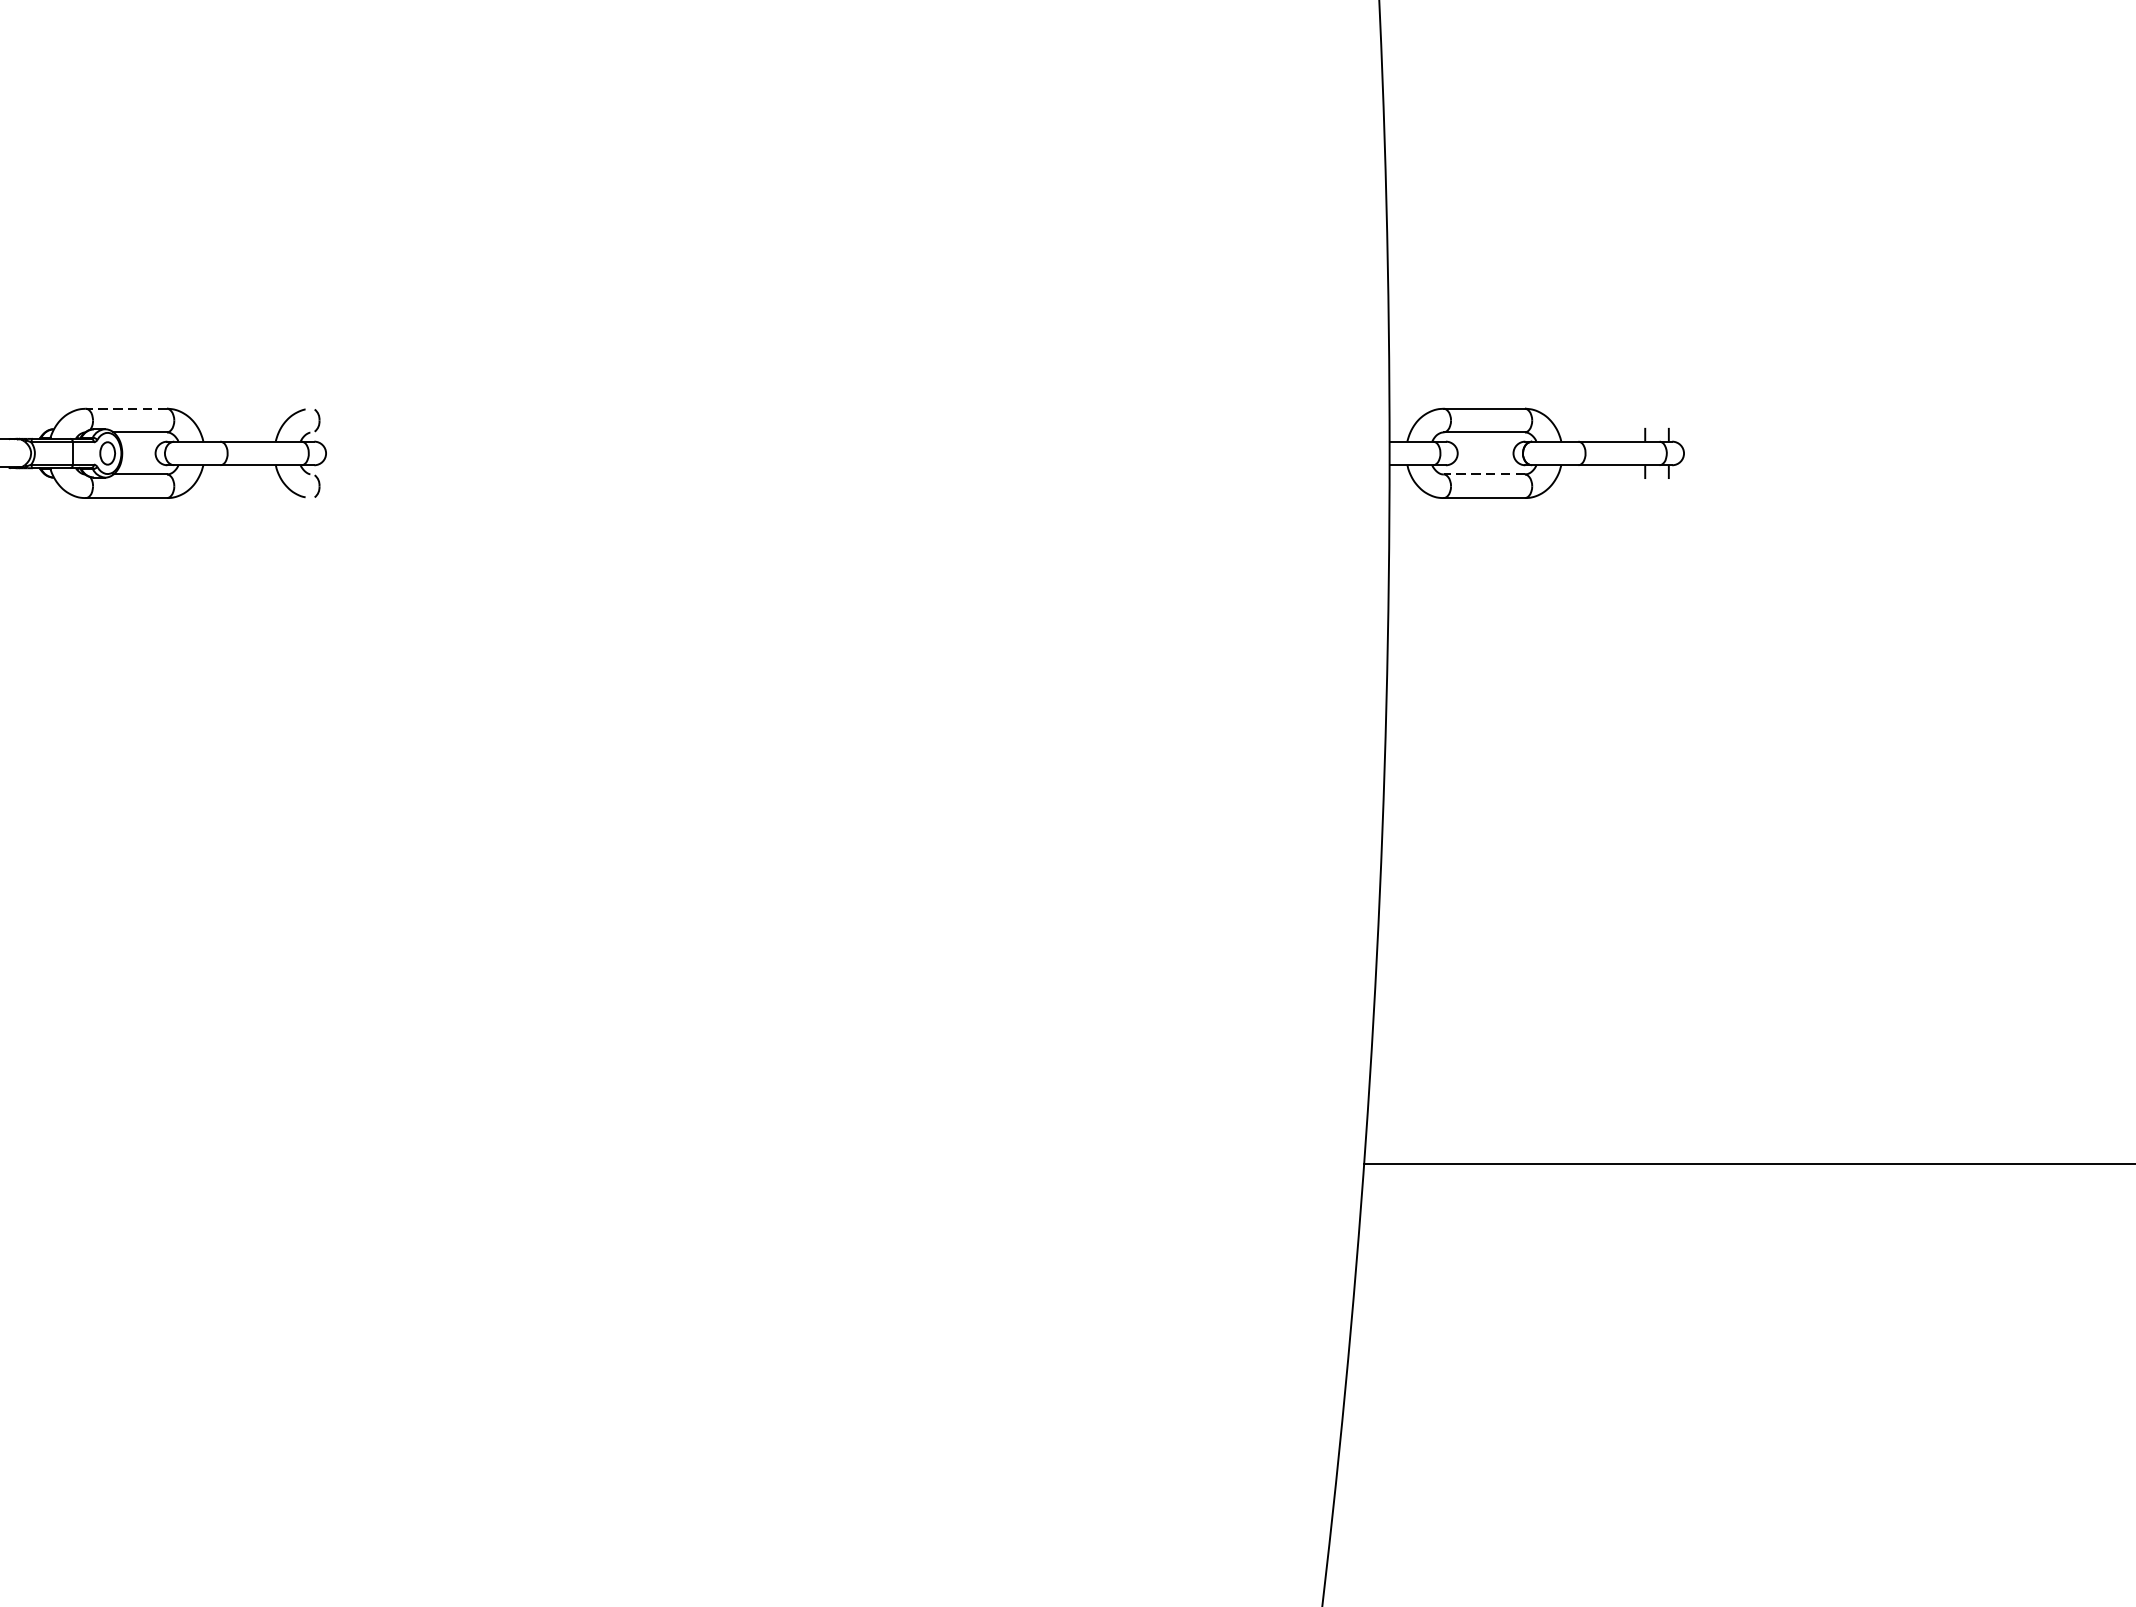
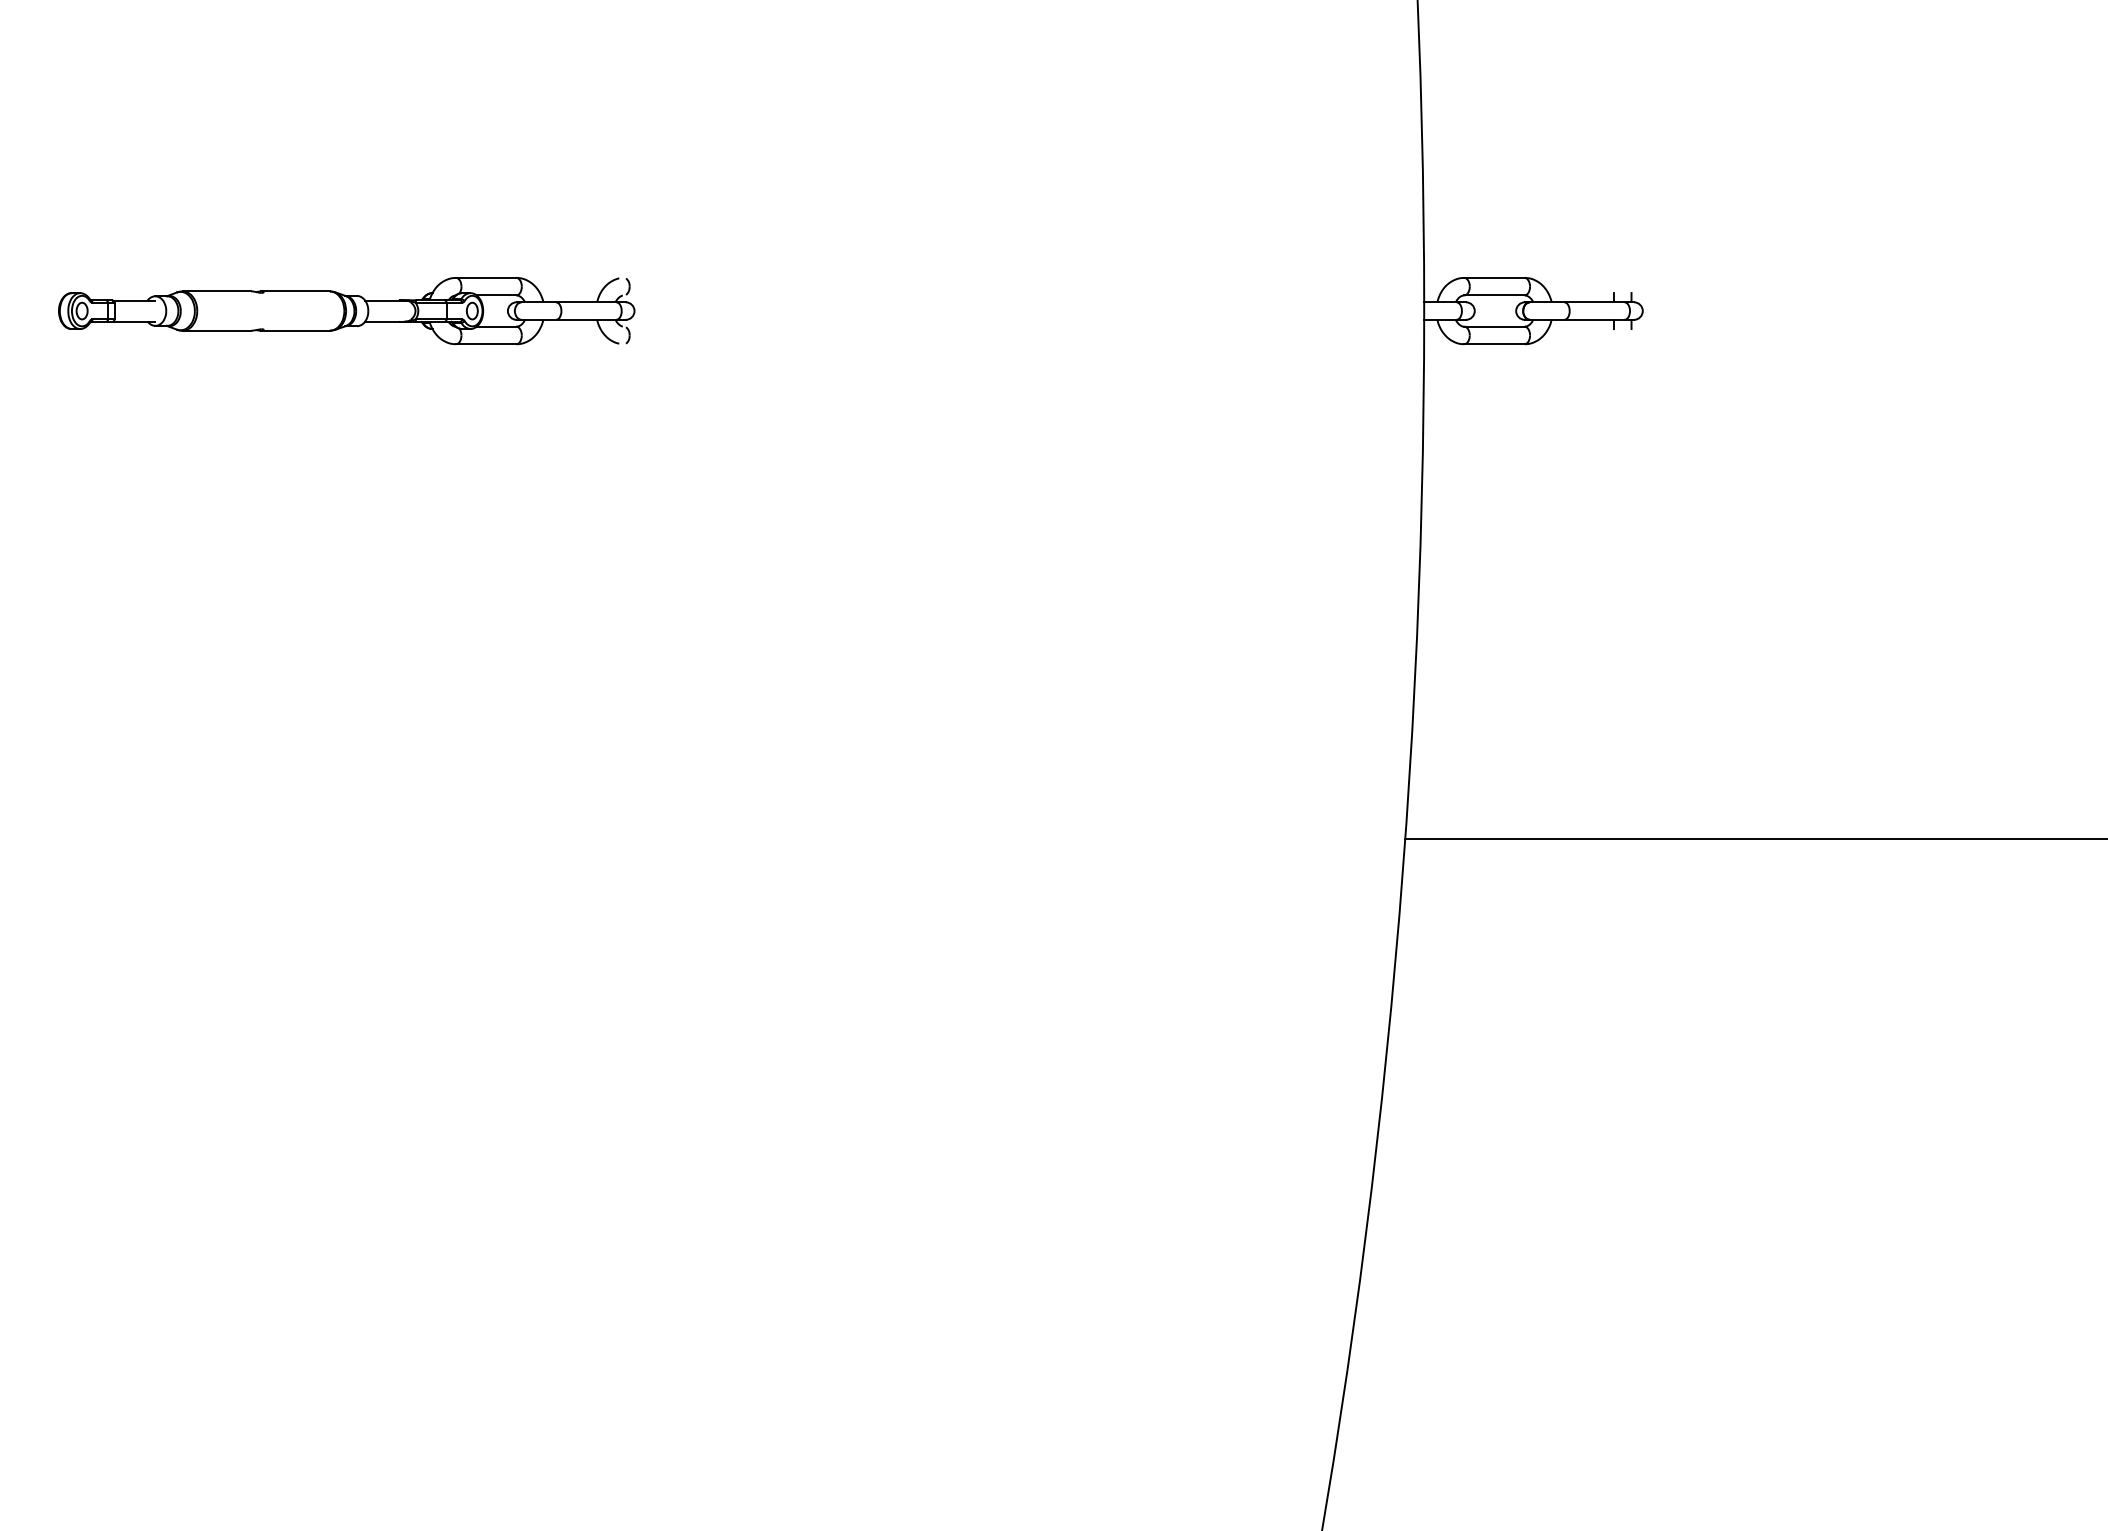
line: (125, 408) -> (485, 277), dashed -> solid
line: (1484, 474) -> (1494, 326), dashed -> solid

